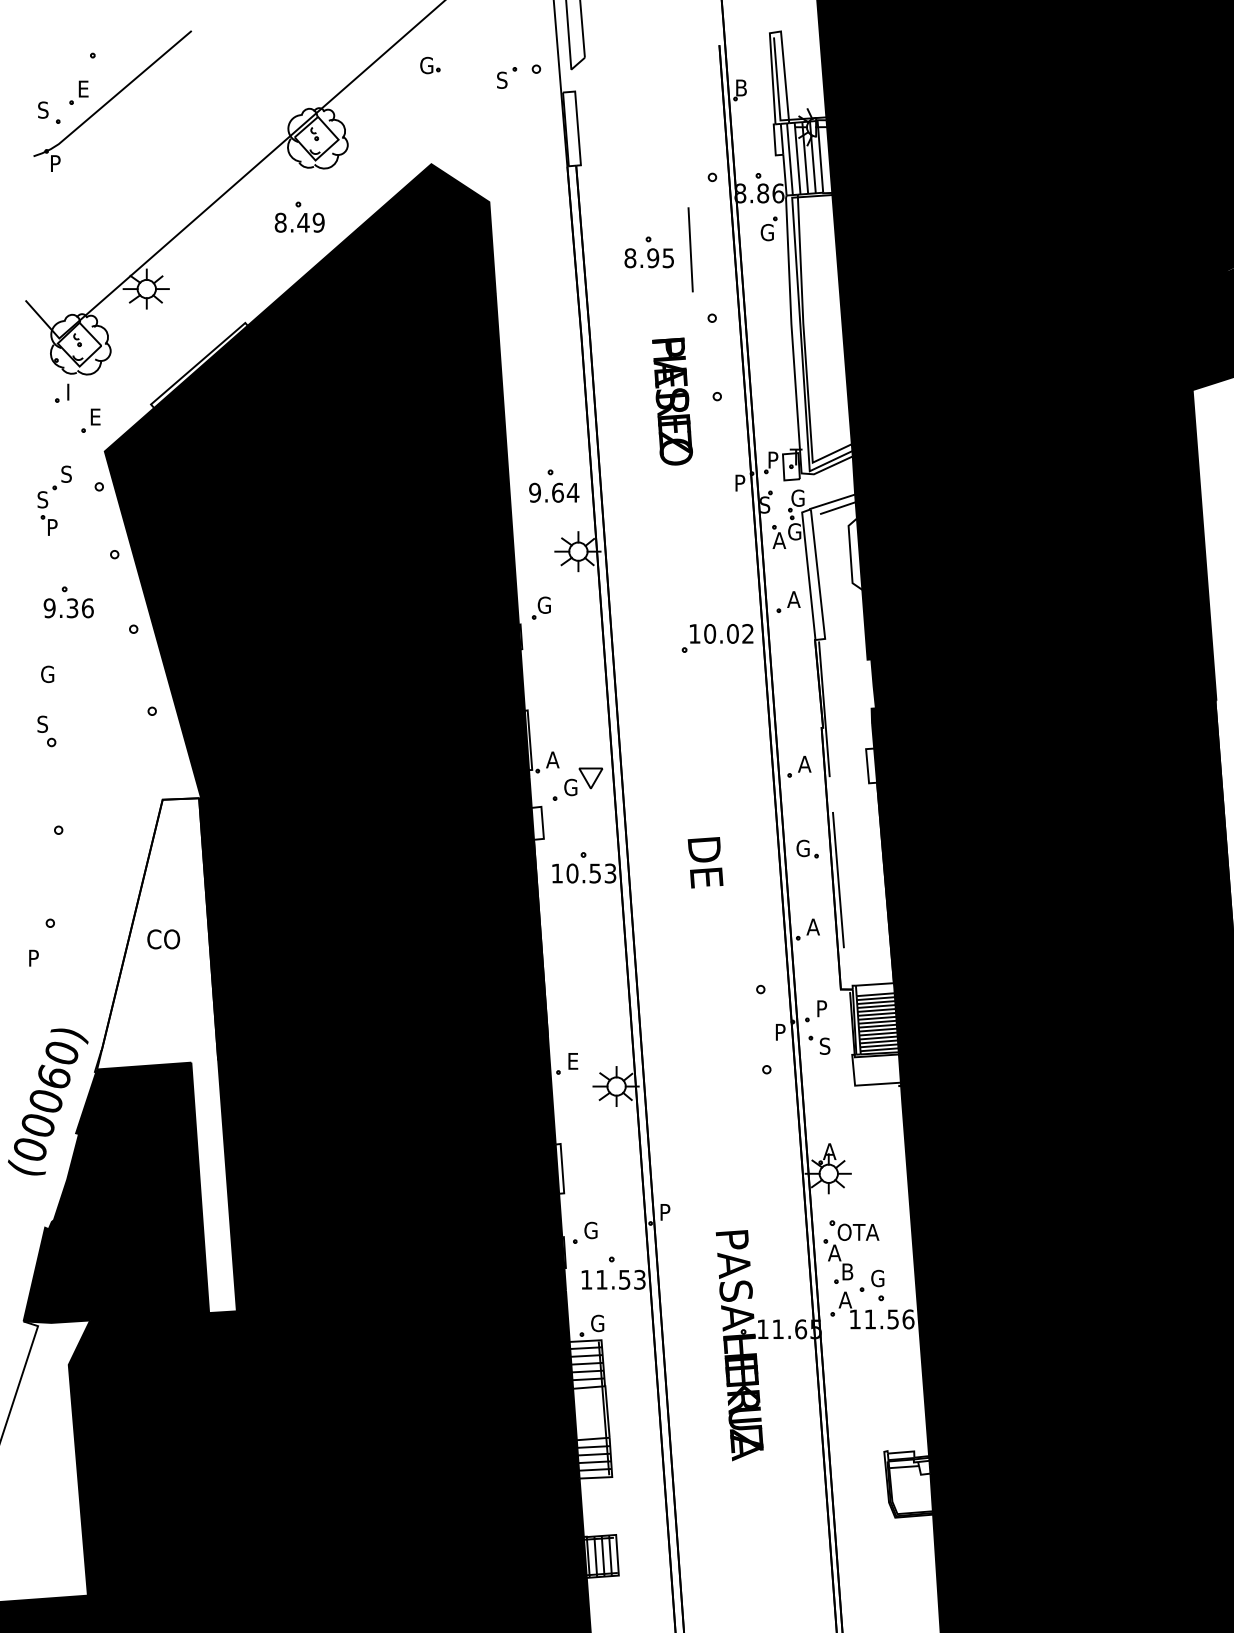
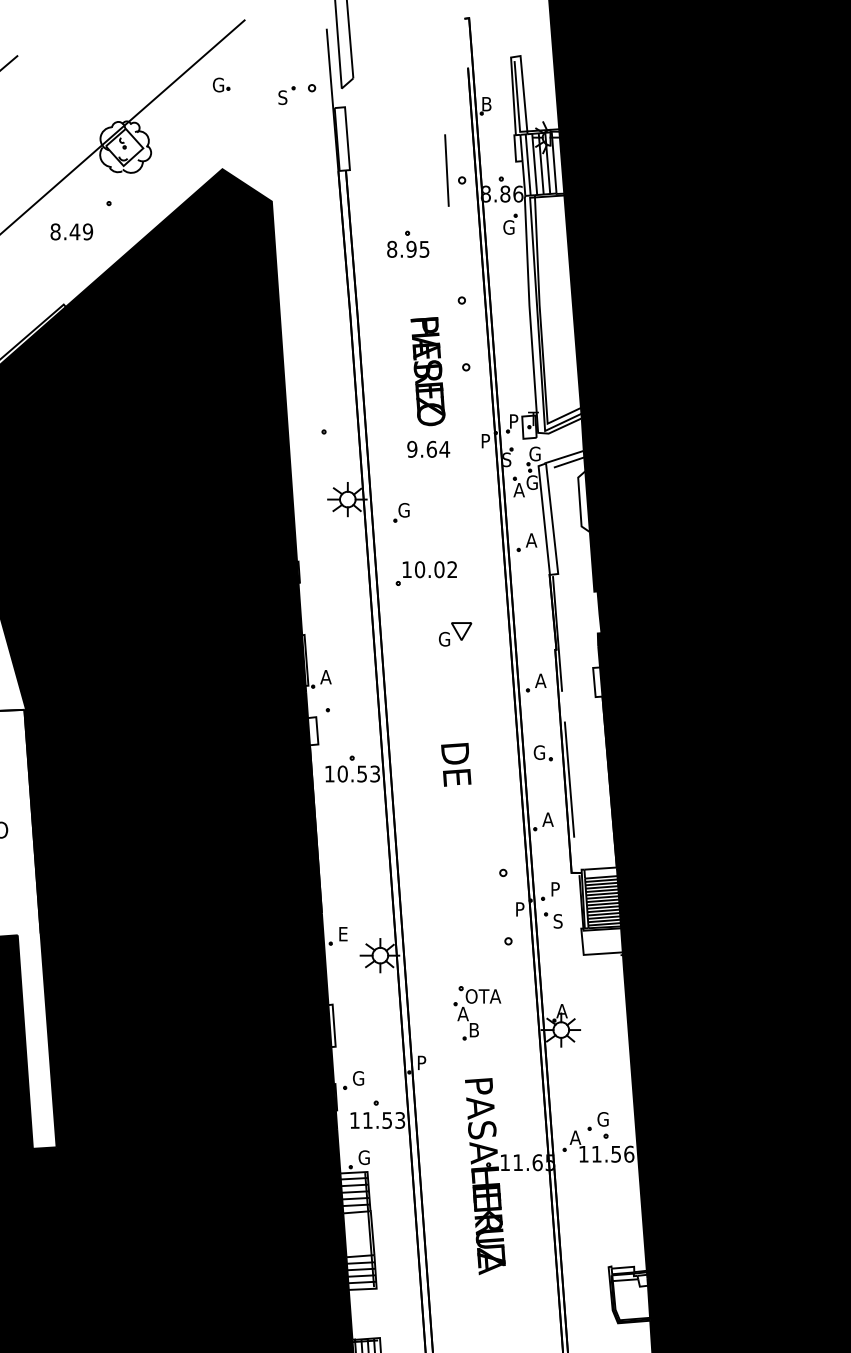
text: (299, 222) -> (71, 231), moved
line: (690, 249) -> (446, 170), moved
text: (554, 492) -> (428, 449), moved
part: (540, 607) -> (400, 512), moved
part: (717, 638) -> (426, 573), moved
part: (583, 781) -> (455, 634), moved
part: (847, 1240) -> (474, 1003), moved

